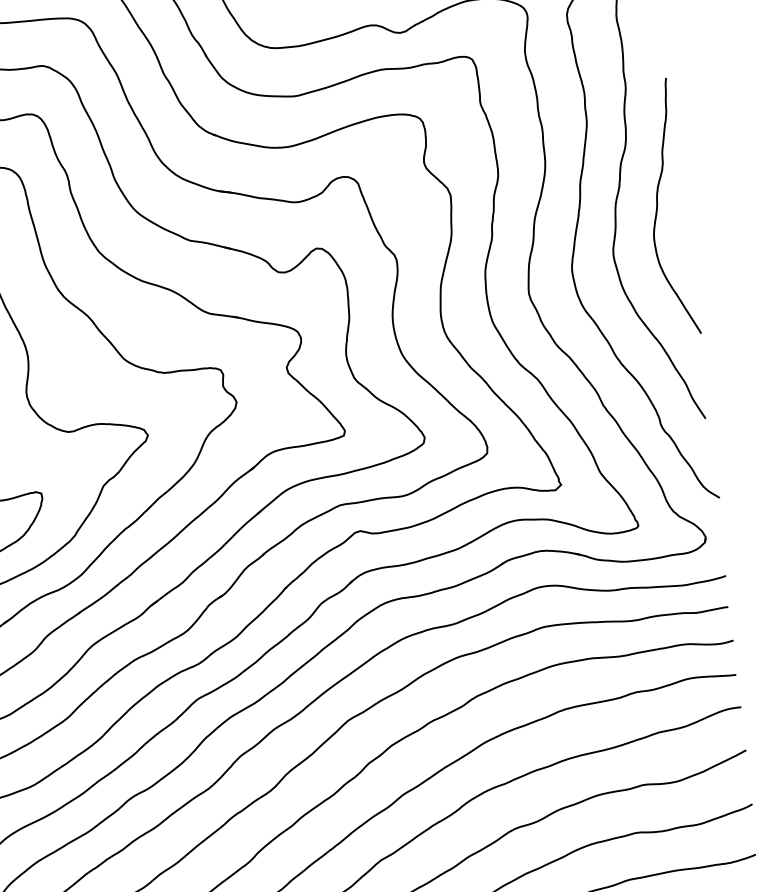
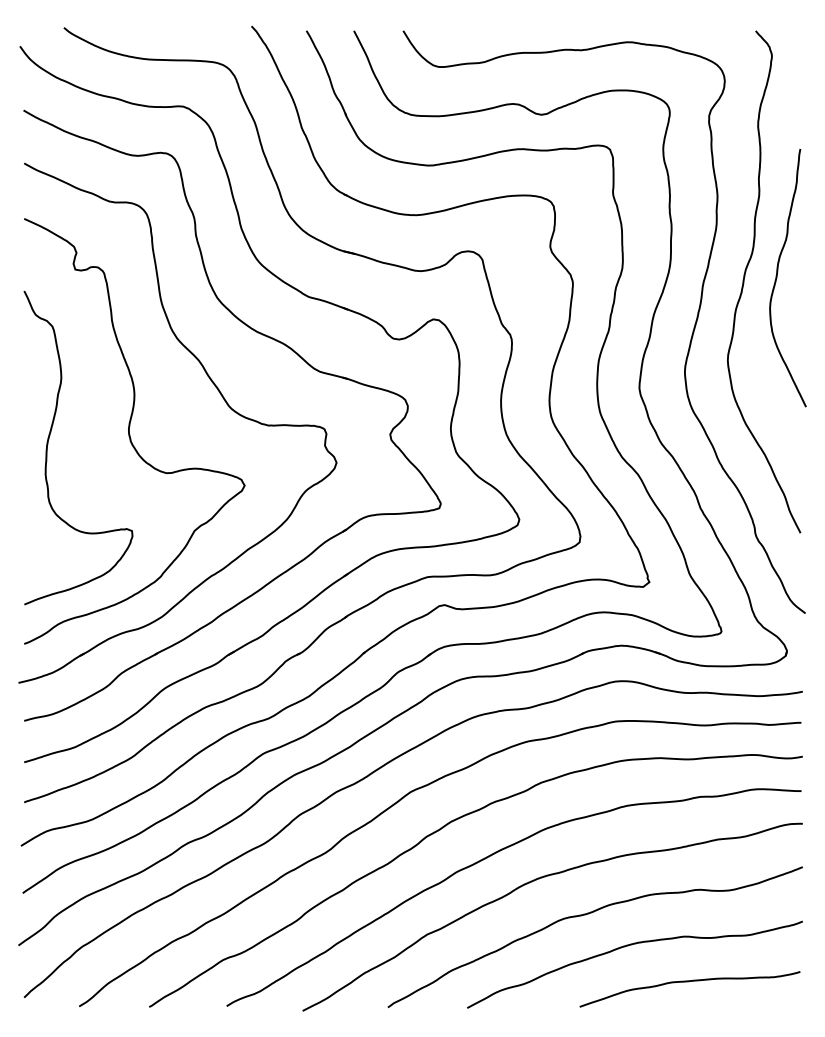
curve: (658, 209) -> (777, 278), moved

